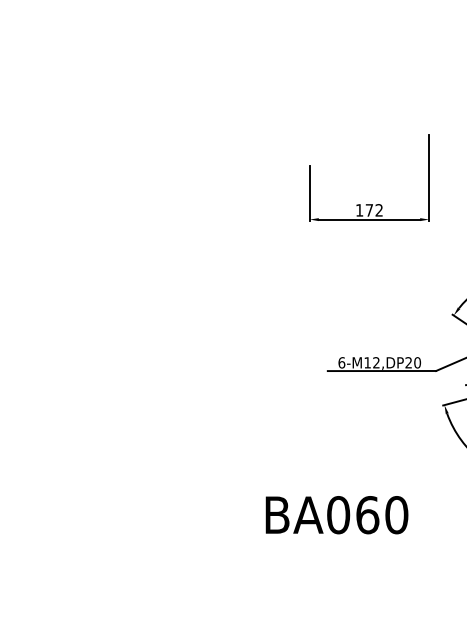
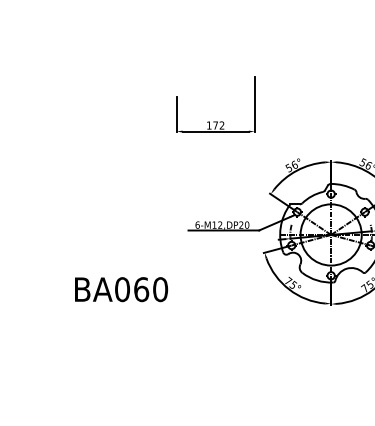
text: (337, 514) -> (121, 289), moved

